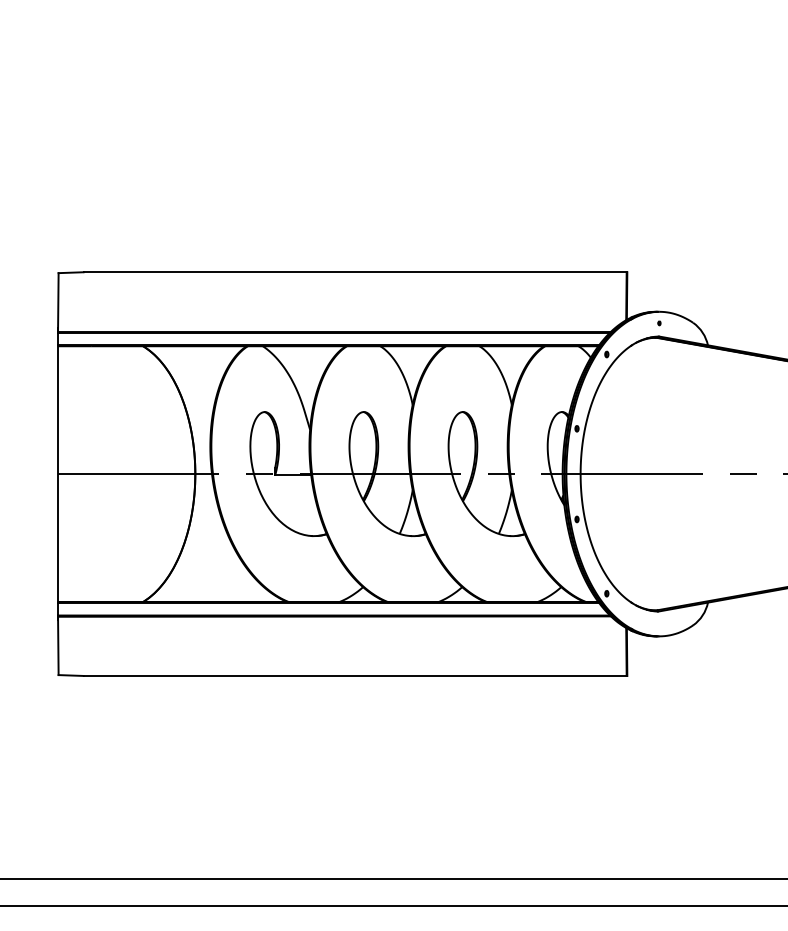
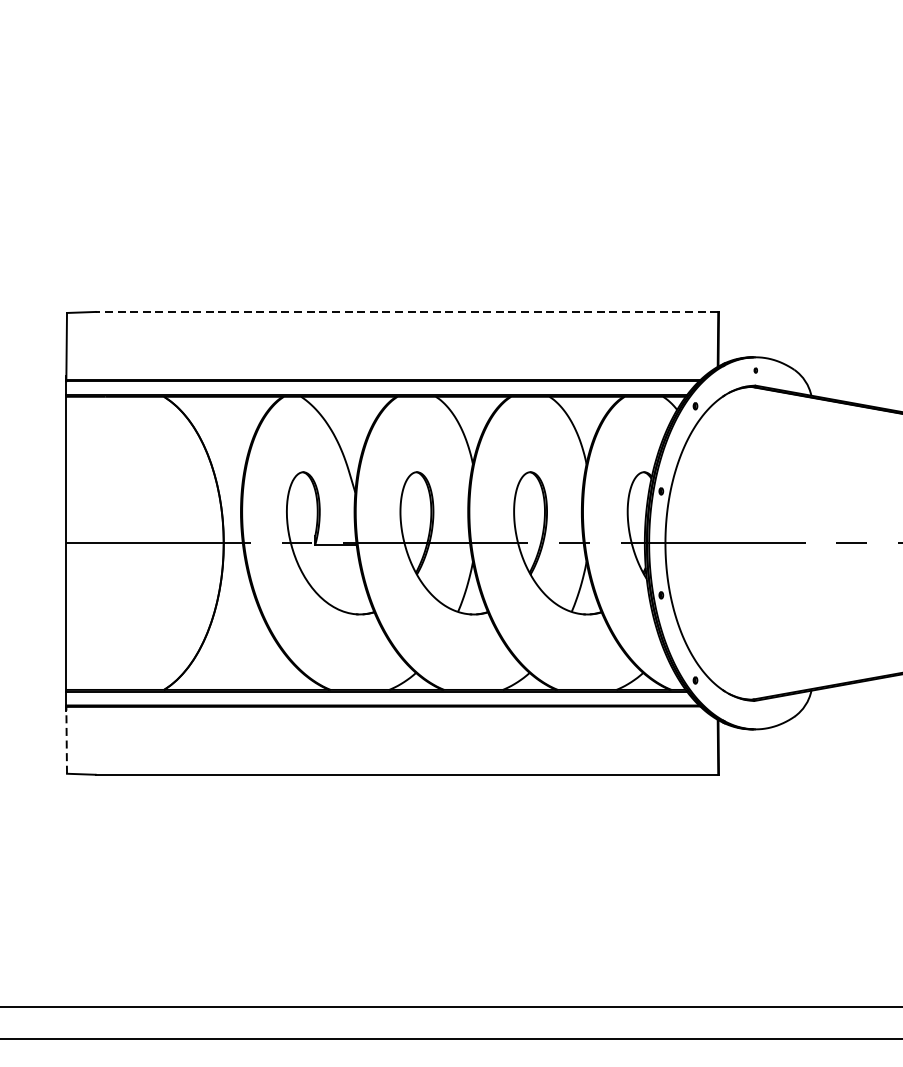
line: (354, 272) -> (406, 312), solid -> dashed
line: (58, 645) -> (66, 739), solid -> dashed

